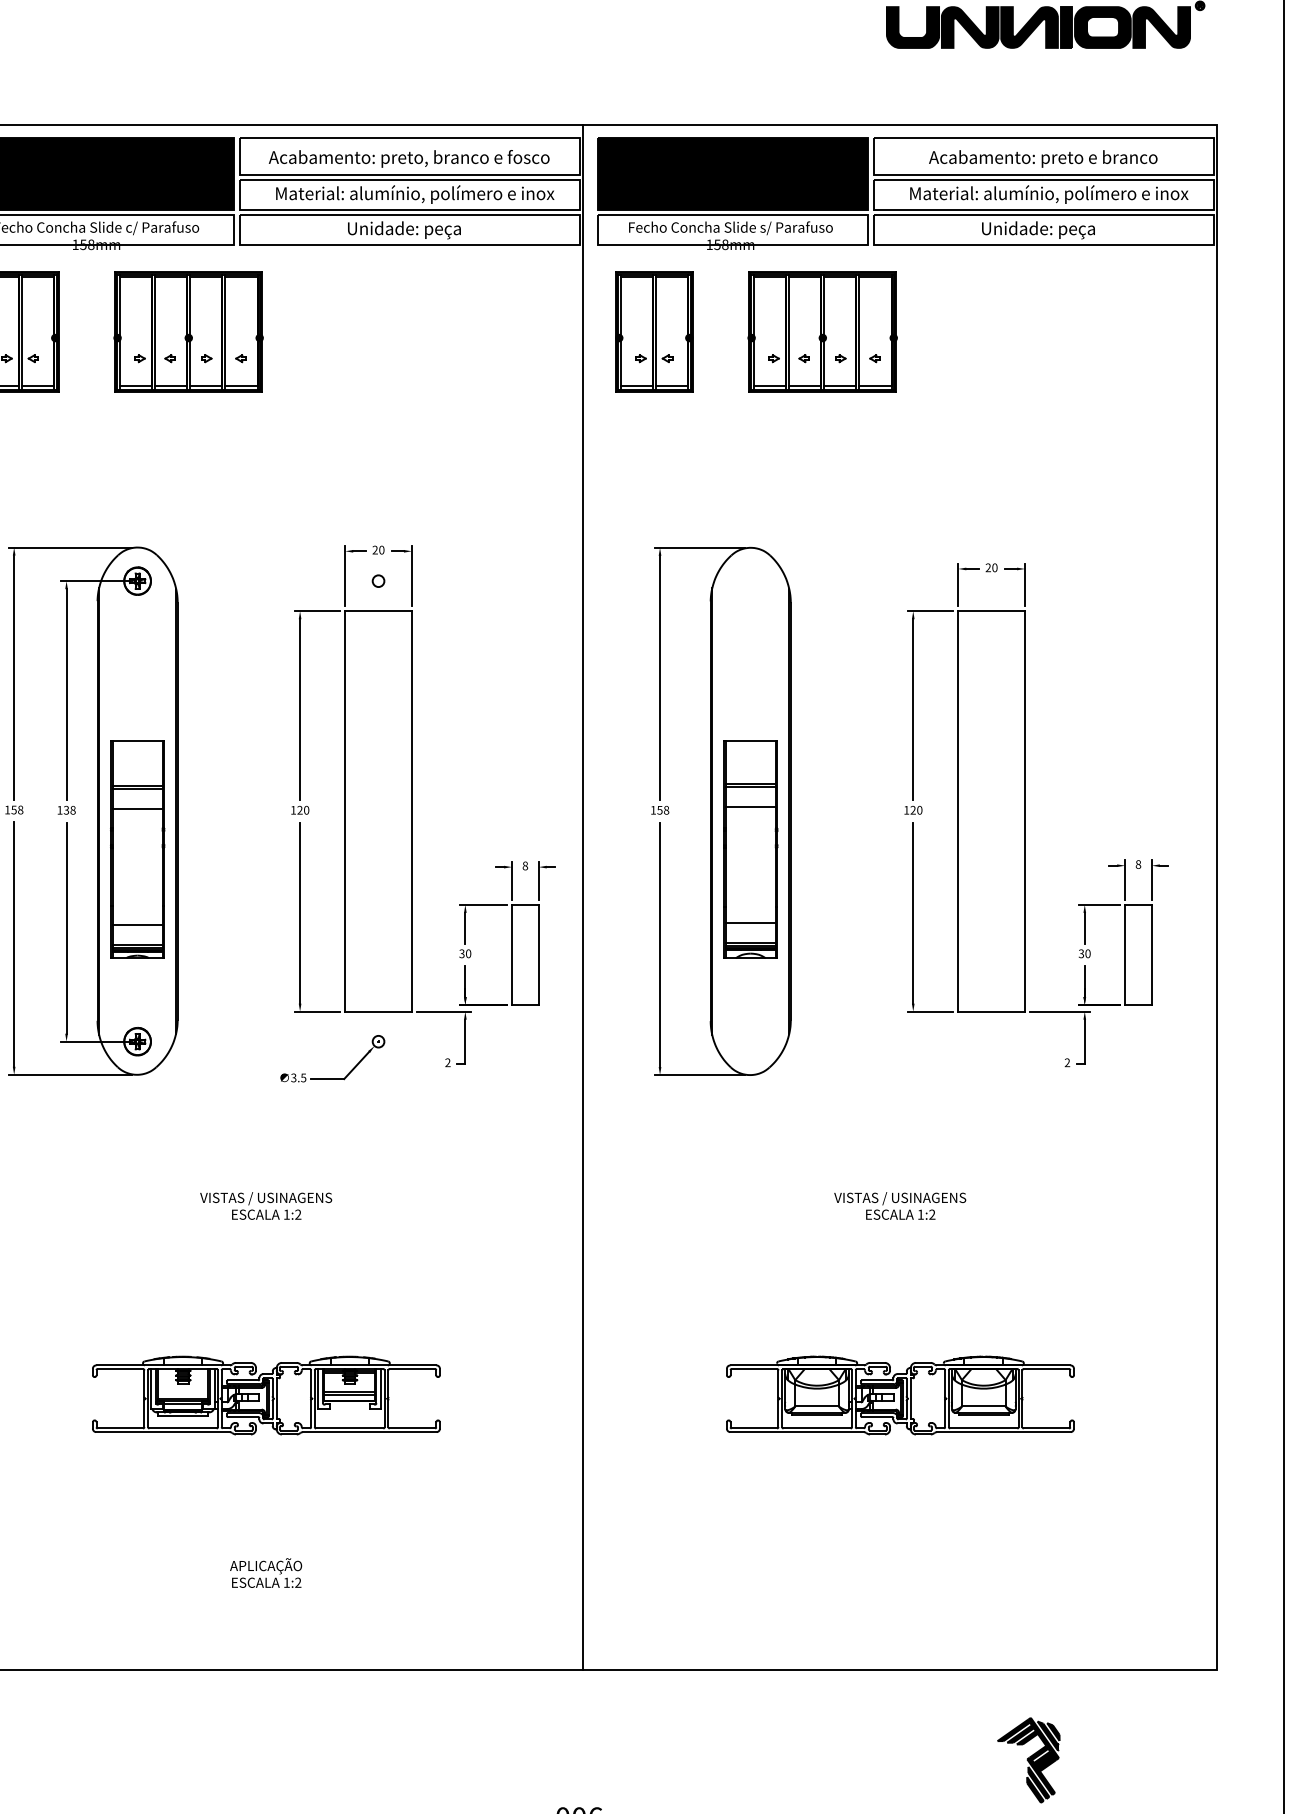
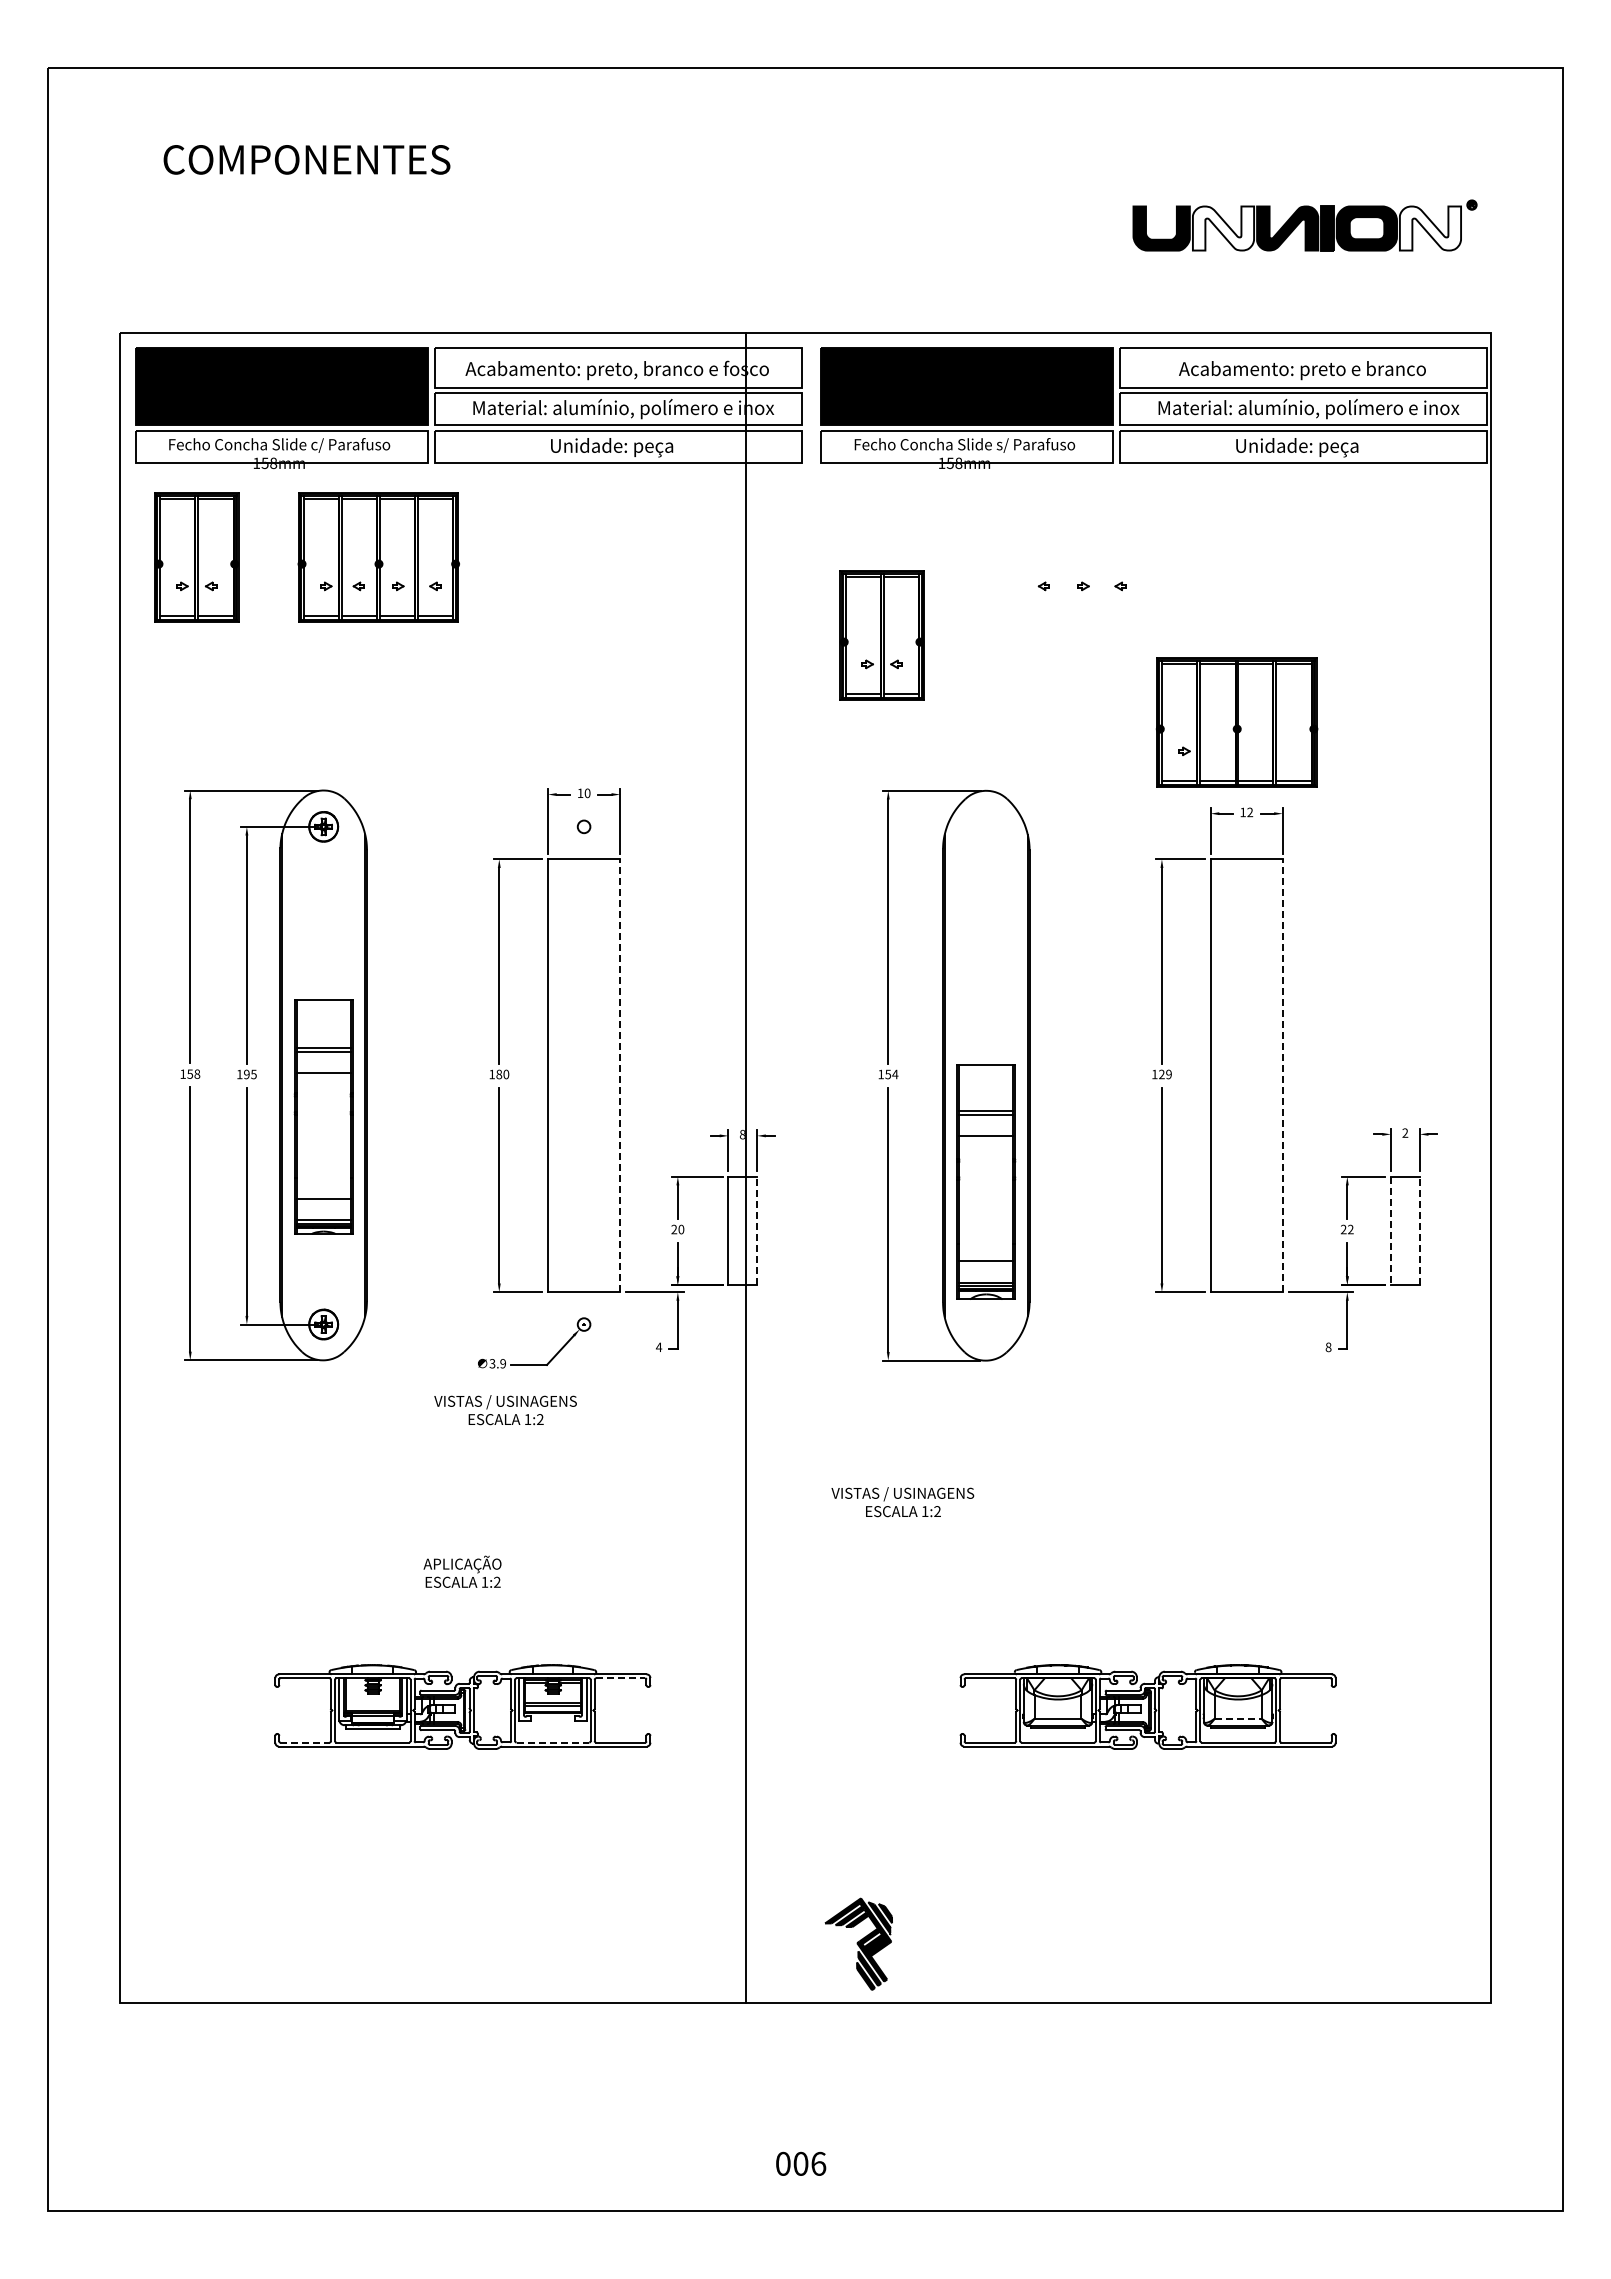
fill: (970, 27) -> (1223, 228), removed
fill: (1161, 27) -> (1430, 228), removed
part: (653, 331) -> (881, 635), moved
part: (822, 331) -> (1236, 722), moved
text: (375, 549) -> (580, 792), 20 -> 10
text: (991, 567) -> (1246, 812), 20 -> 12
text: (69, 810) -> (250, 1074), 138 -> 195
text: (300, 810) -> (499, 1074), 120 -> 180
text: (666, 810) -> (895, 1074), 158 -> 154
text: (919, 810) -> (1168, 1074), 120 -> 129
line: (412, 811) -> (620, 1075), solid -> dashed
line: (1024, 811) -> (1282, 1075), solid -> dashed
part: (750, 849) -> (986, 1181), moved
text: (1138, 863) -> (1405, 1132), 8 -> 2
line: (583, 897) -> (745, 1168), moved
text: (1084, 953) -> (1347, 1229), 30 -> 22
text: (462, 954) -> (674, 1230), 30 -> 20
line: (539, 954) -> (757, 1230), solid -> dashed
line: (1151, 954) -> (1419, 1230), solid -> dashed
line: (1124, 955) -> (1390, 1231), solid -> dashed
text: (448, 1061) -> (659, 1346), 2 -> 4
text: (1067, 1062) -> (1328, 1347), 2 -> 8
text: (303, 1077) -> (502, 1363), 3.5 -> 3.9
text: (266, 1206) -> (505, 1410), moved
text: (899, 1206) -> (902, 1502), moved
line: (412, 1369) -> (620, 1678), solid -> dashed
line: (984, 1406) -> (1238, 1718), solid -> dashed
line: (120, 1428) -> (305, 1742), solid -> dashed
line: (350, 1428) -> (553, 1742), solid -> dashed
text: (266, 1572) -> (462, 1571), moved
part: (1028, 1759) -> (858, 1943), moved

